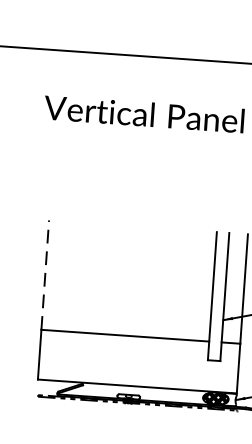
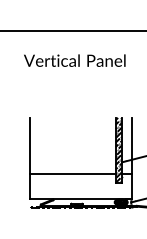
line: (45, 274) -> (30, 145), dashed -> solid
hatch: (217, 294) -> (118, 149), added

